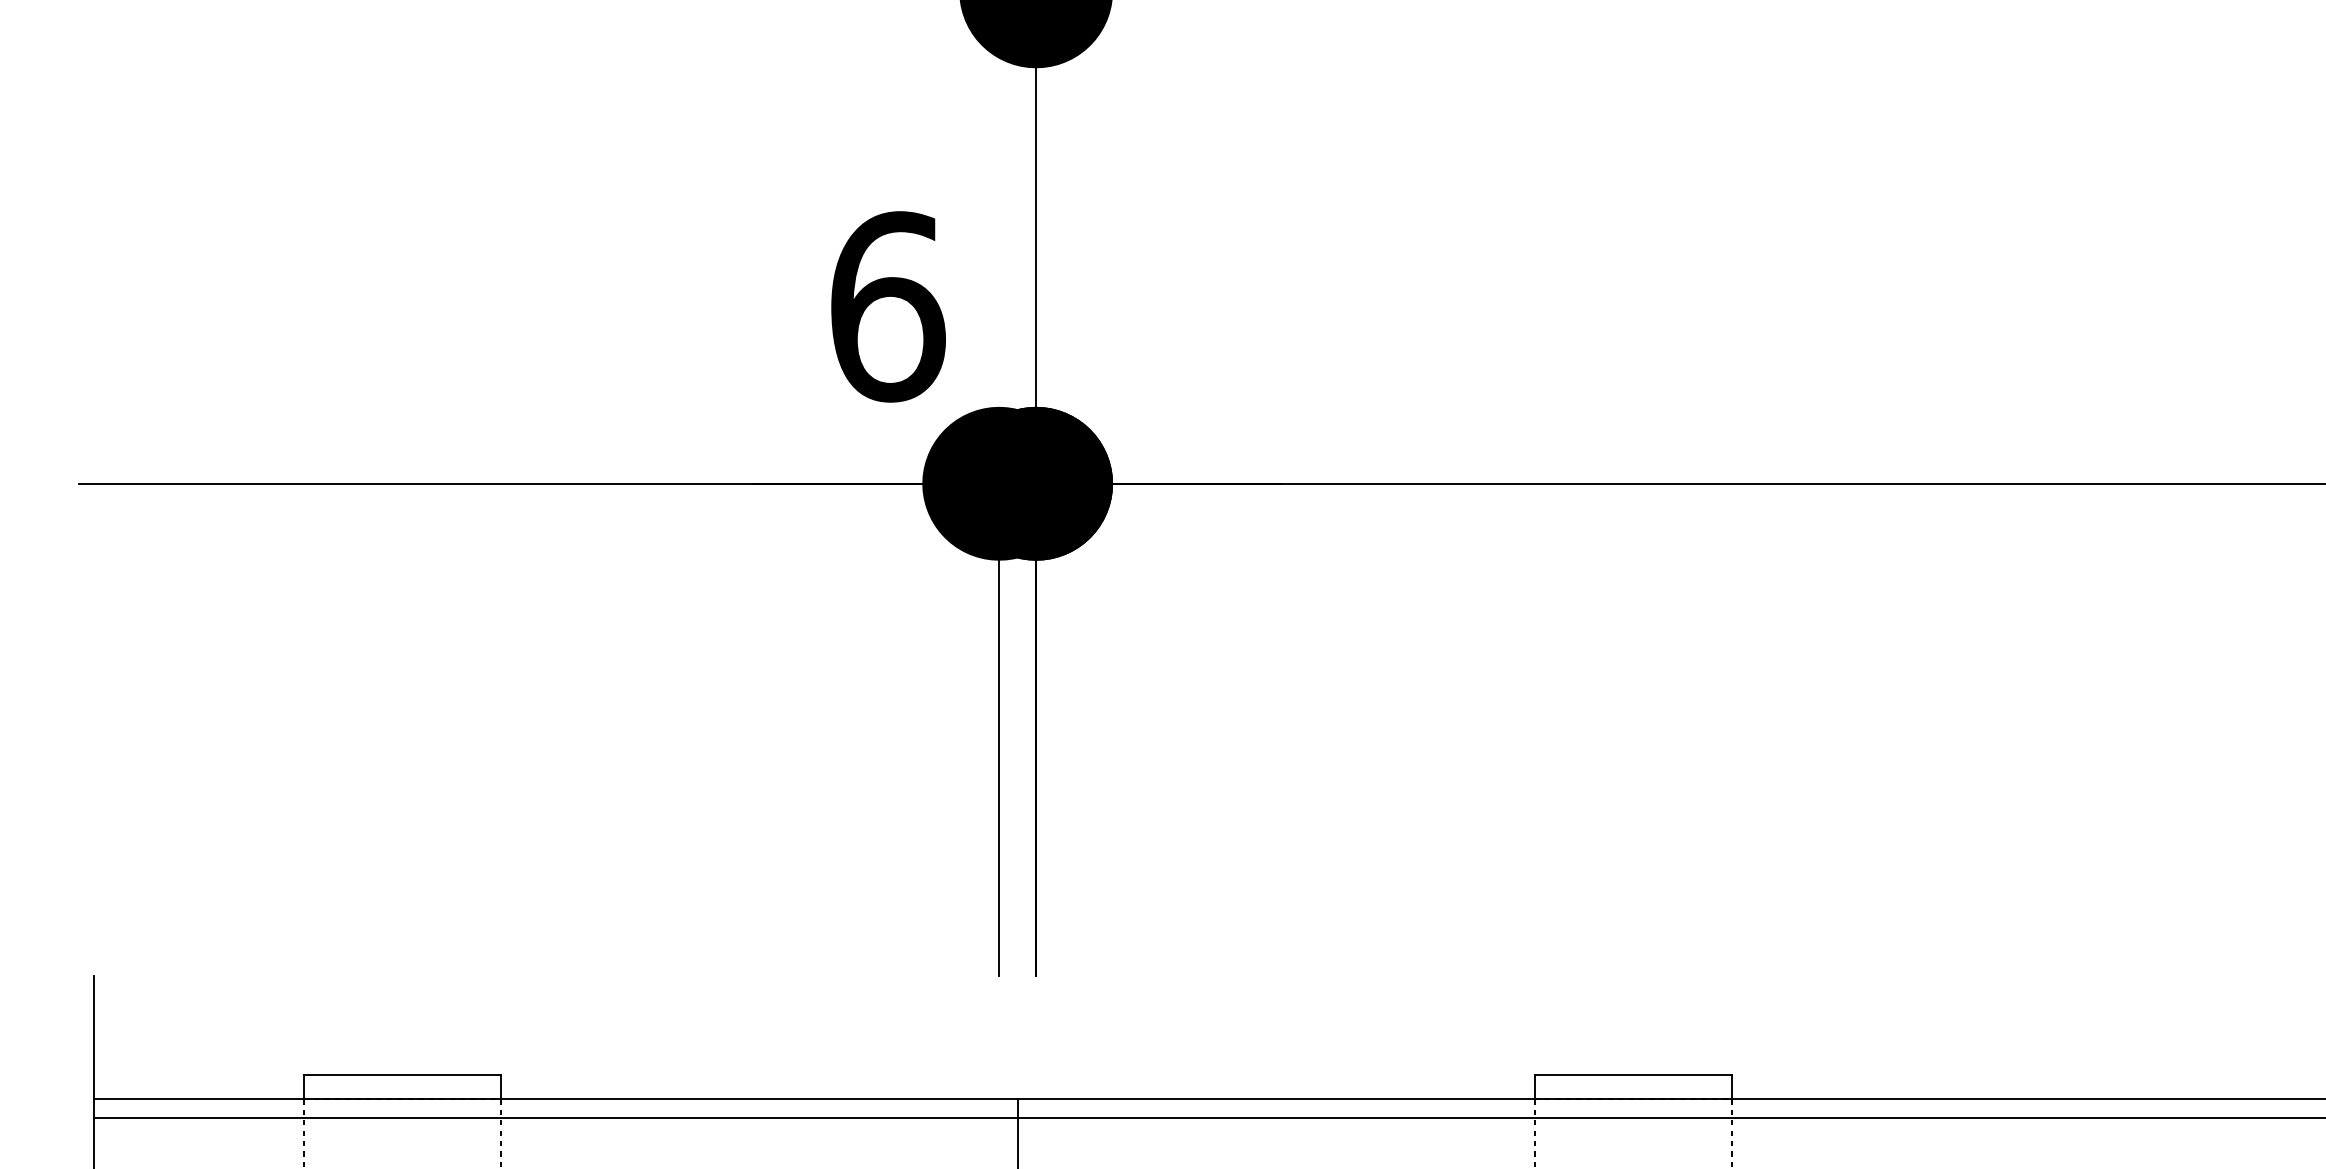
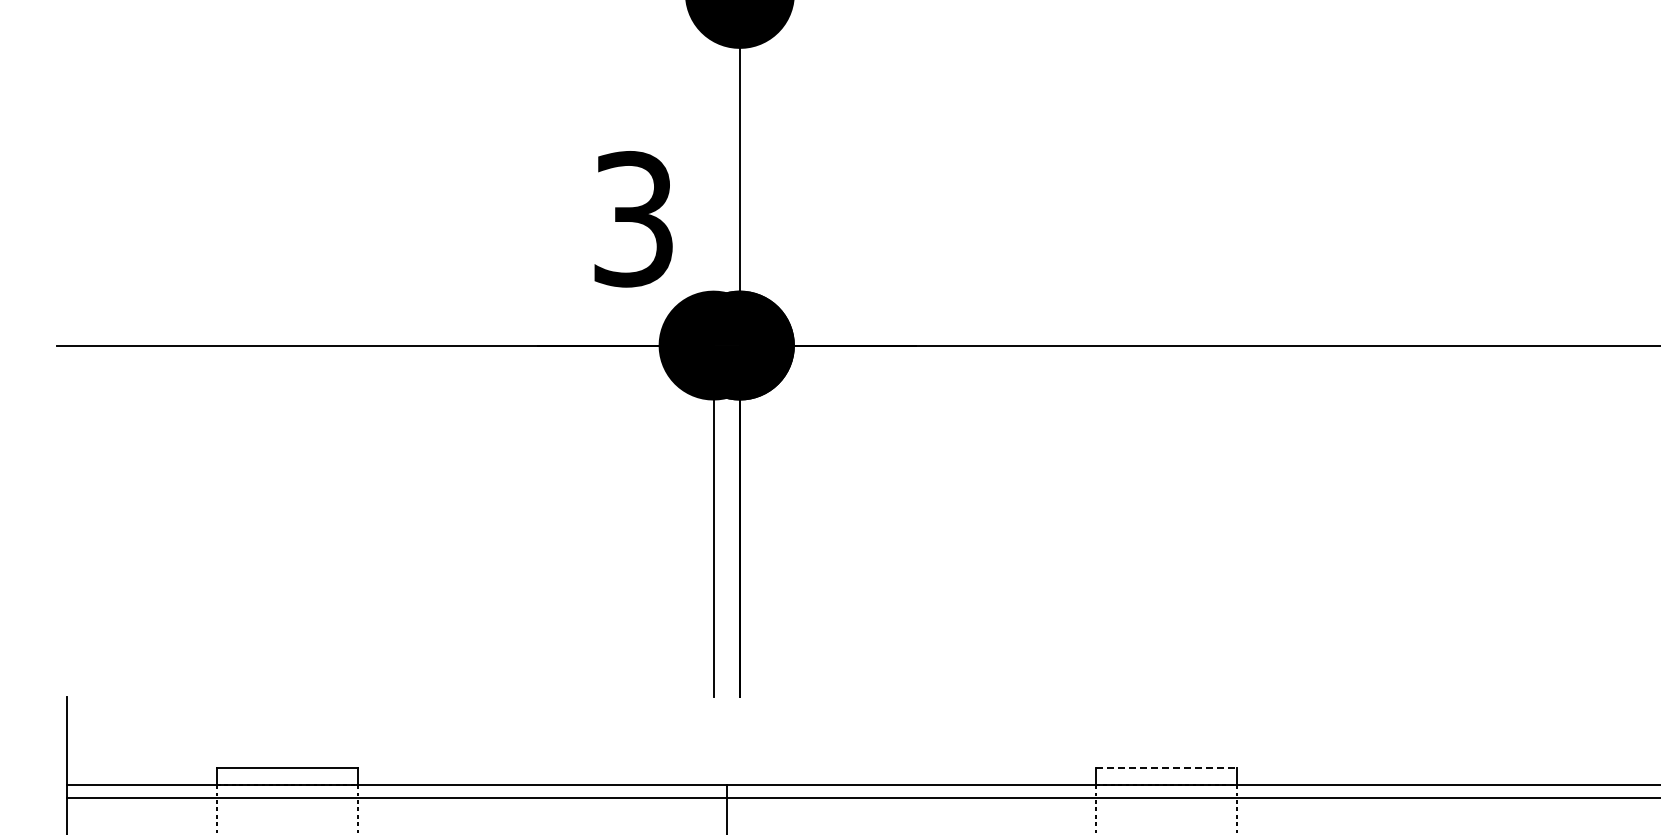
text: (888, 307) -> (634, 219), 6 -> 3
line: (1633, 1074) -> (1166, 767), solid -> dashed

